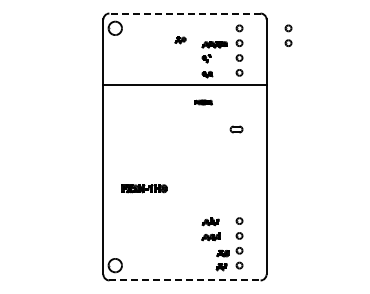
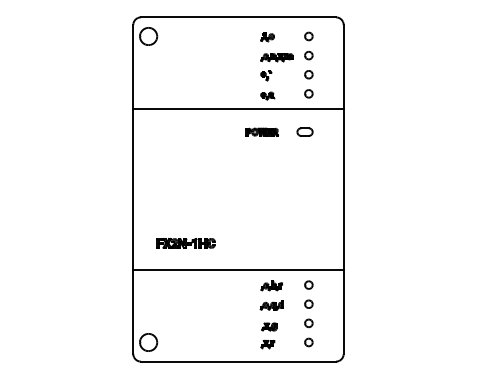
line: (184, 13) -> (237, 17), dashed -> solid
part: (288, 35) -> (372, 45), removed
part: (180, 40) -> (267, 37), moved
part: (203, 102) -> (262, 132), size x1.43
part: (236, 129) -> (304, 132), moved
line: (184, 209) -> (237, 270), added
part: (222, 260) -> (268, 335), moved
line: (184, 280) -> (237, 361), dashed -> solid

